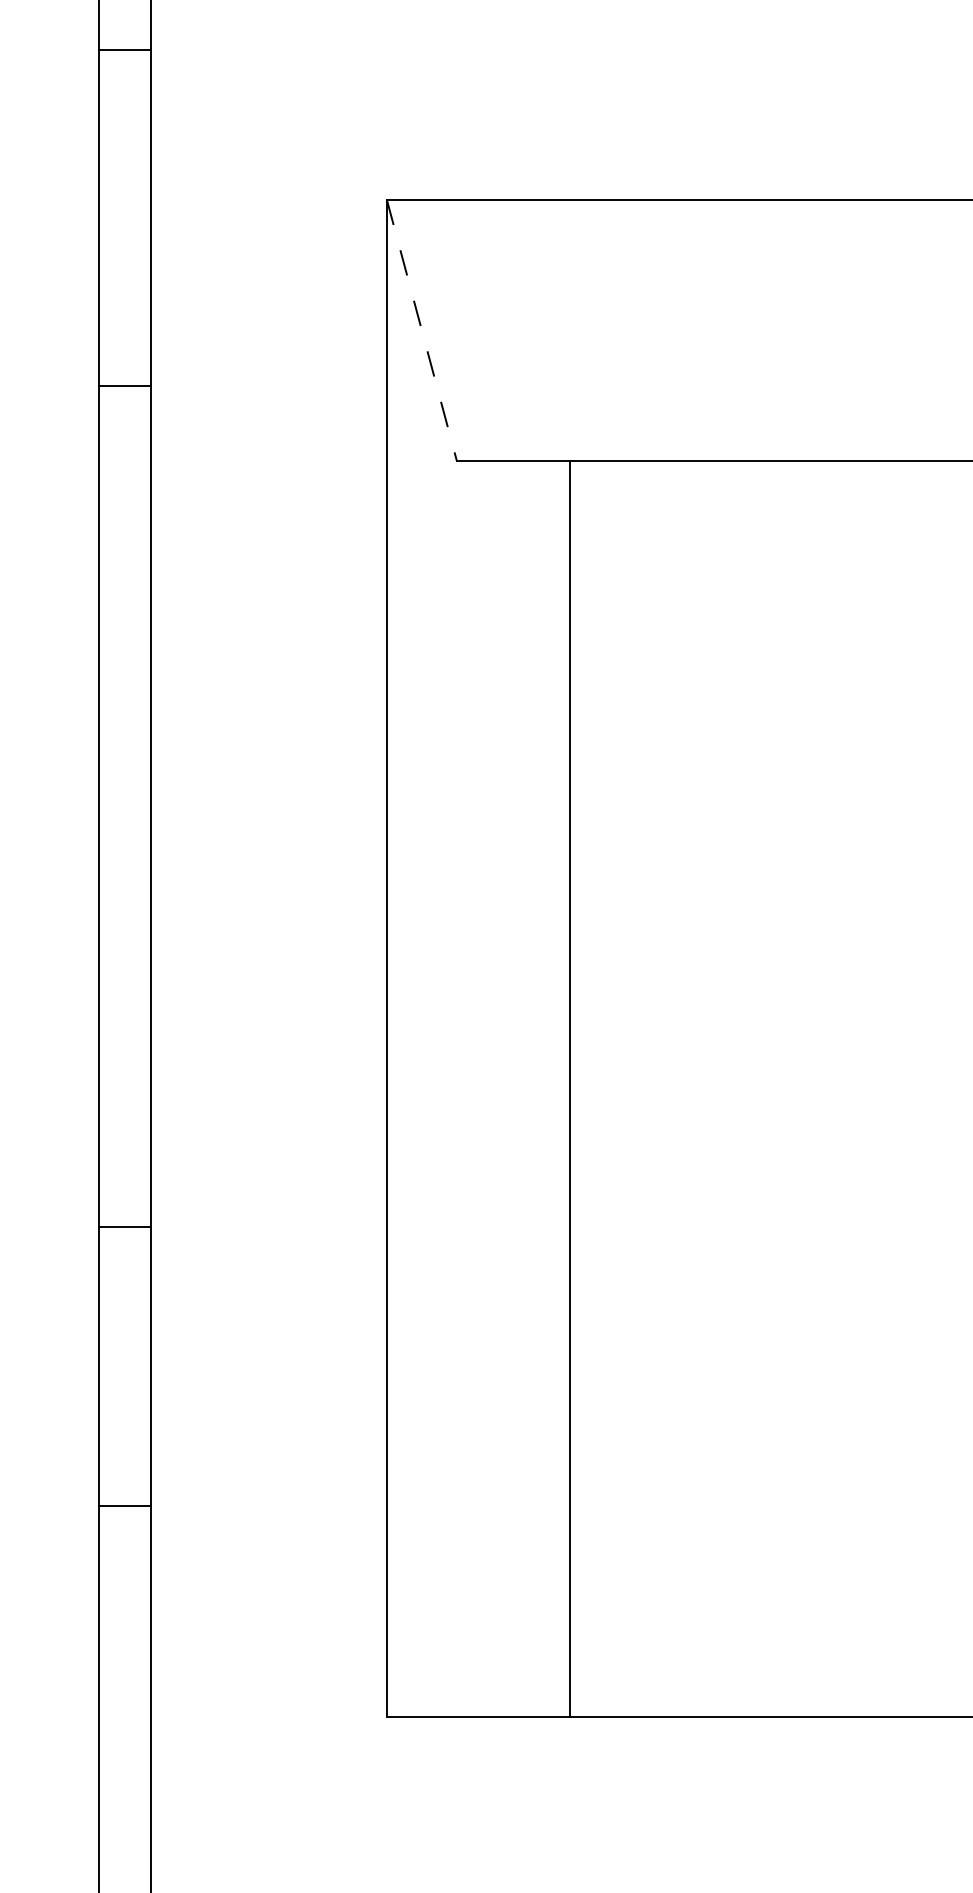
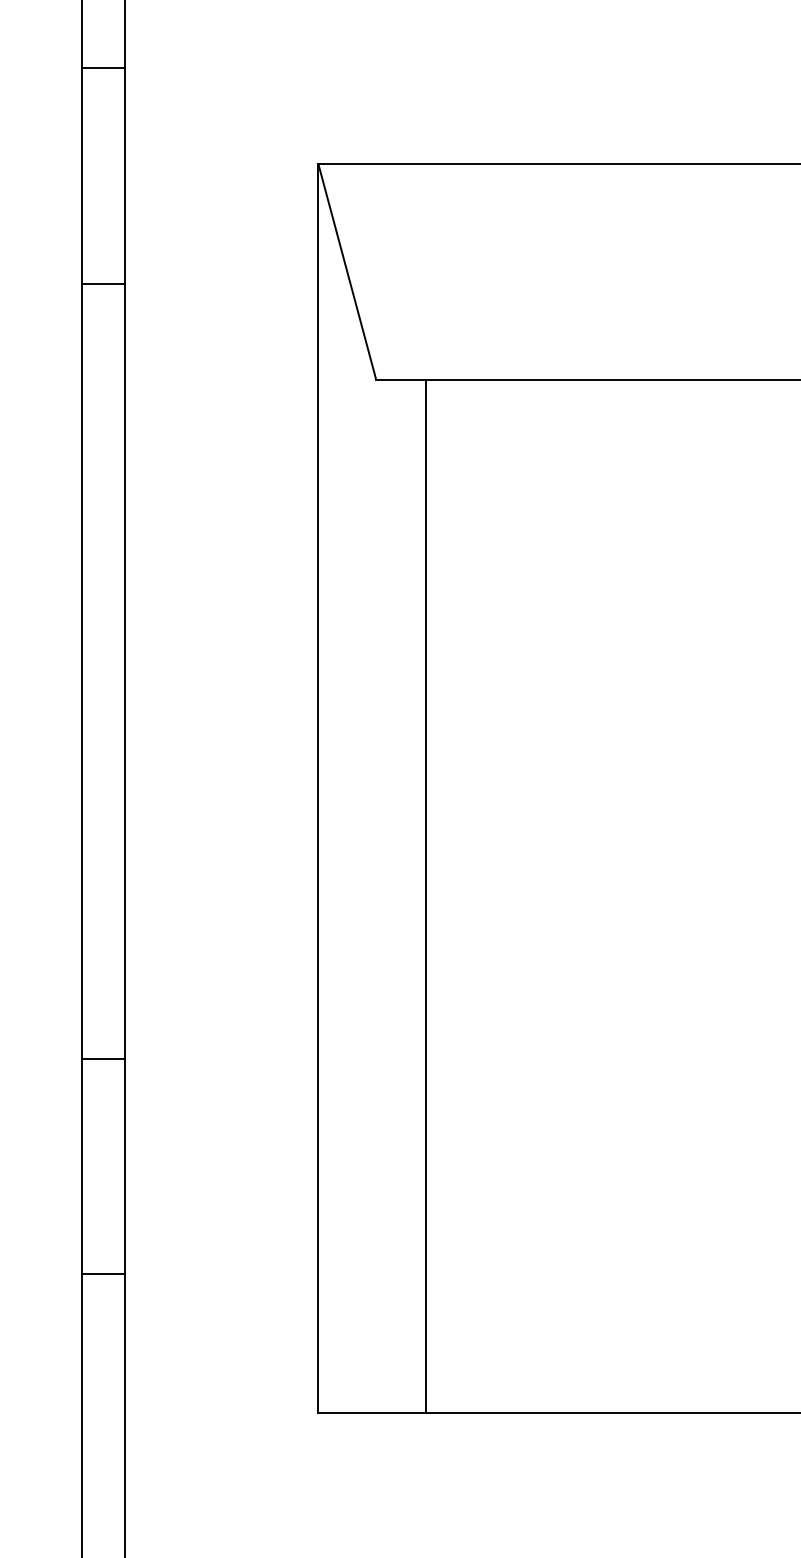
line: (125, 50) -> (103, 68), moved
line: (422, 331) -> (347, 272), dashed -> solid
line: (125, 385) -> (103, 283), moved
line: (569, 1088) -> (426, 895), moved
line: (125, 1227) -> (103, 1058), moved
line: (125, 1505) -> (103, 1273), moved

